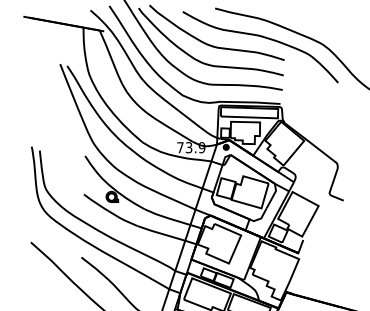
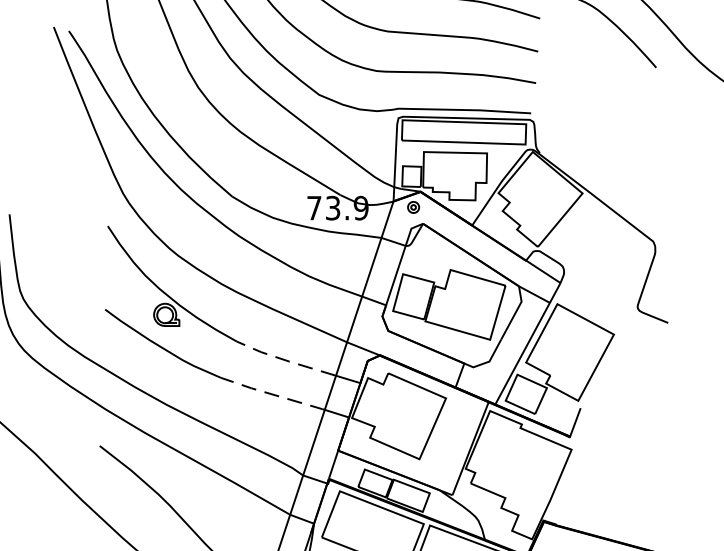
line: (167, 217) -> (286, 359), solid -> dashed
line: (161, 233) -> (273, 394), solid -> dashed

